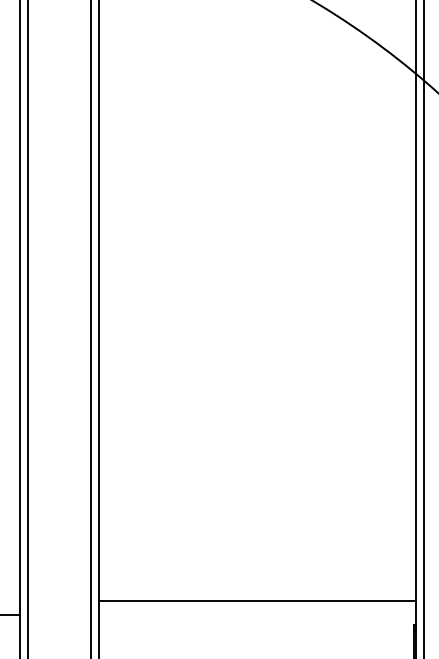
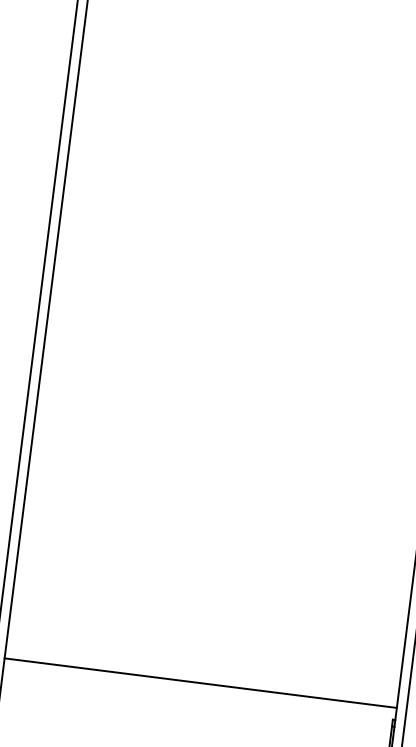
line: (257, 601) -> (200, 683), moved

